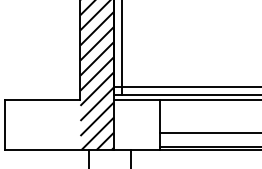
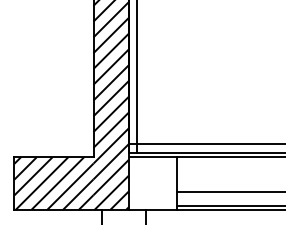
hatch: (42, 124) -> (53, 183), added

